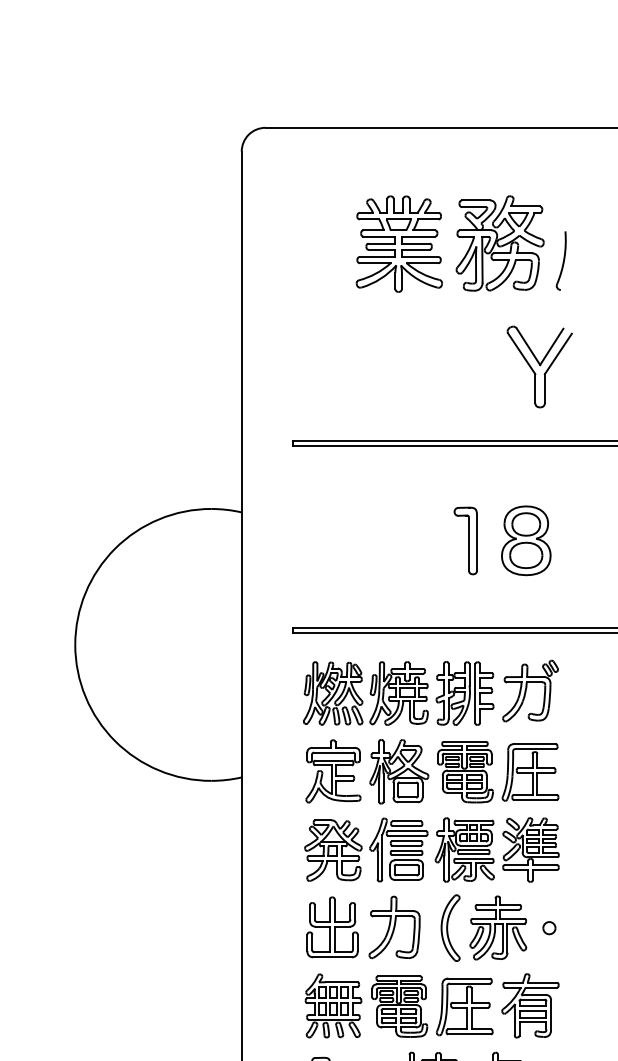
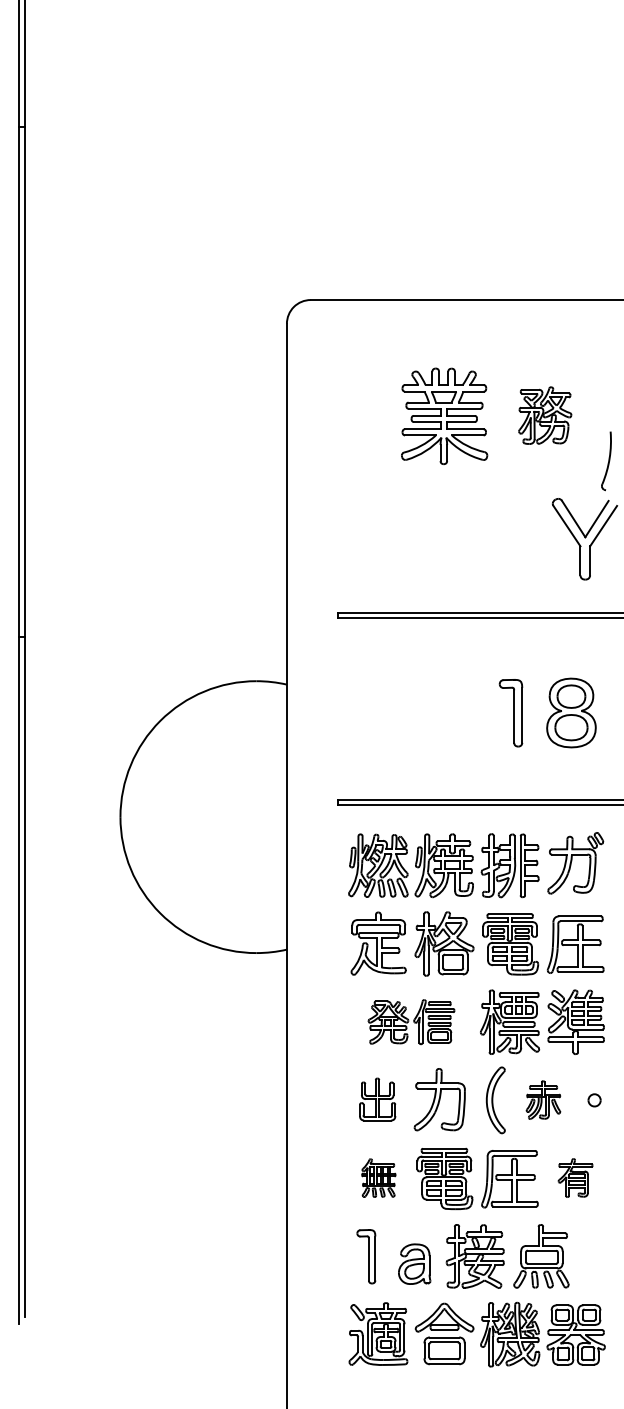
part: (499, 243) -> (544, 415), size x0.6
part: (561, 261) -> (606, 461), moved
part: (366, 849) -> (411, 1021), size x0.7
part: (332, 927) -> (377, 1099), size x0.7
part: (498, 927) -> (543, 1099), size x0.6
part: (333, 1005) -> (378, 1177), size x0.6
part: (530, 1005) -> (575, 1177), size x0.6

